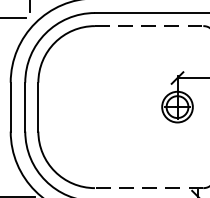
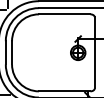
line: (148, 26) -> (64, 14), dashed -> solid
line: (148, 188) -> (64, 91), dashed -> solid

